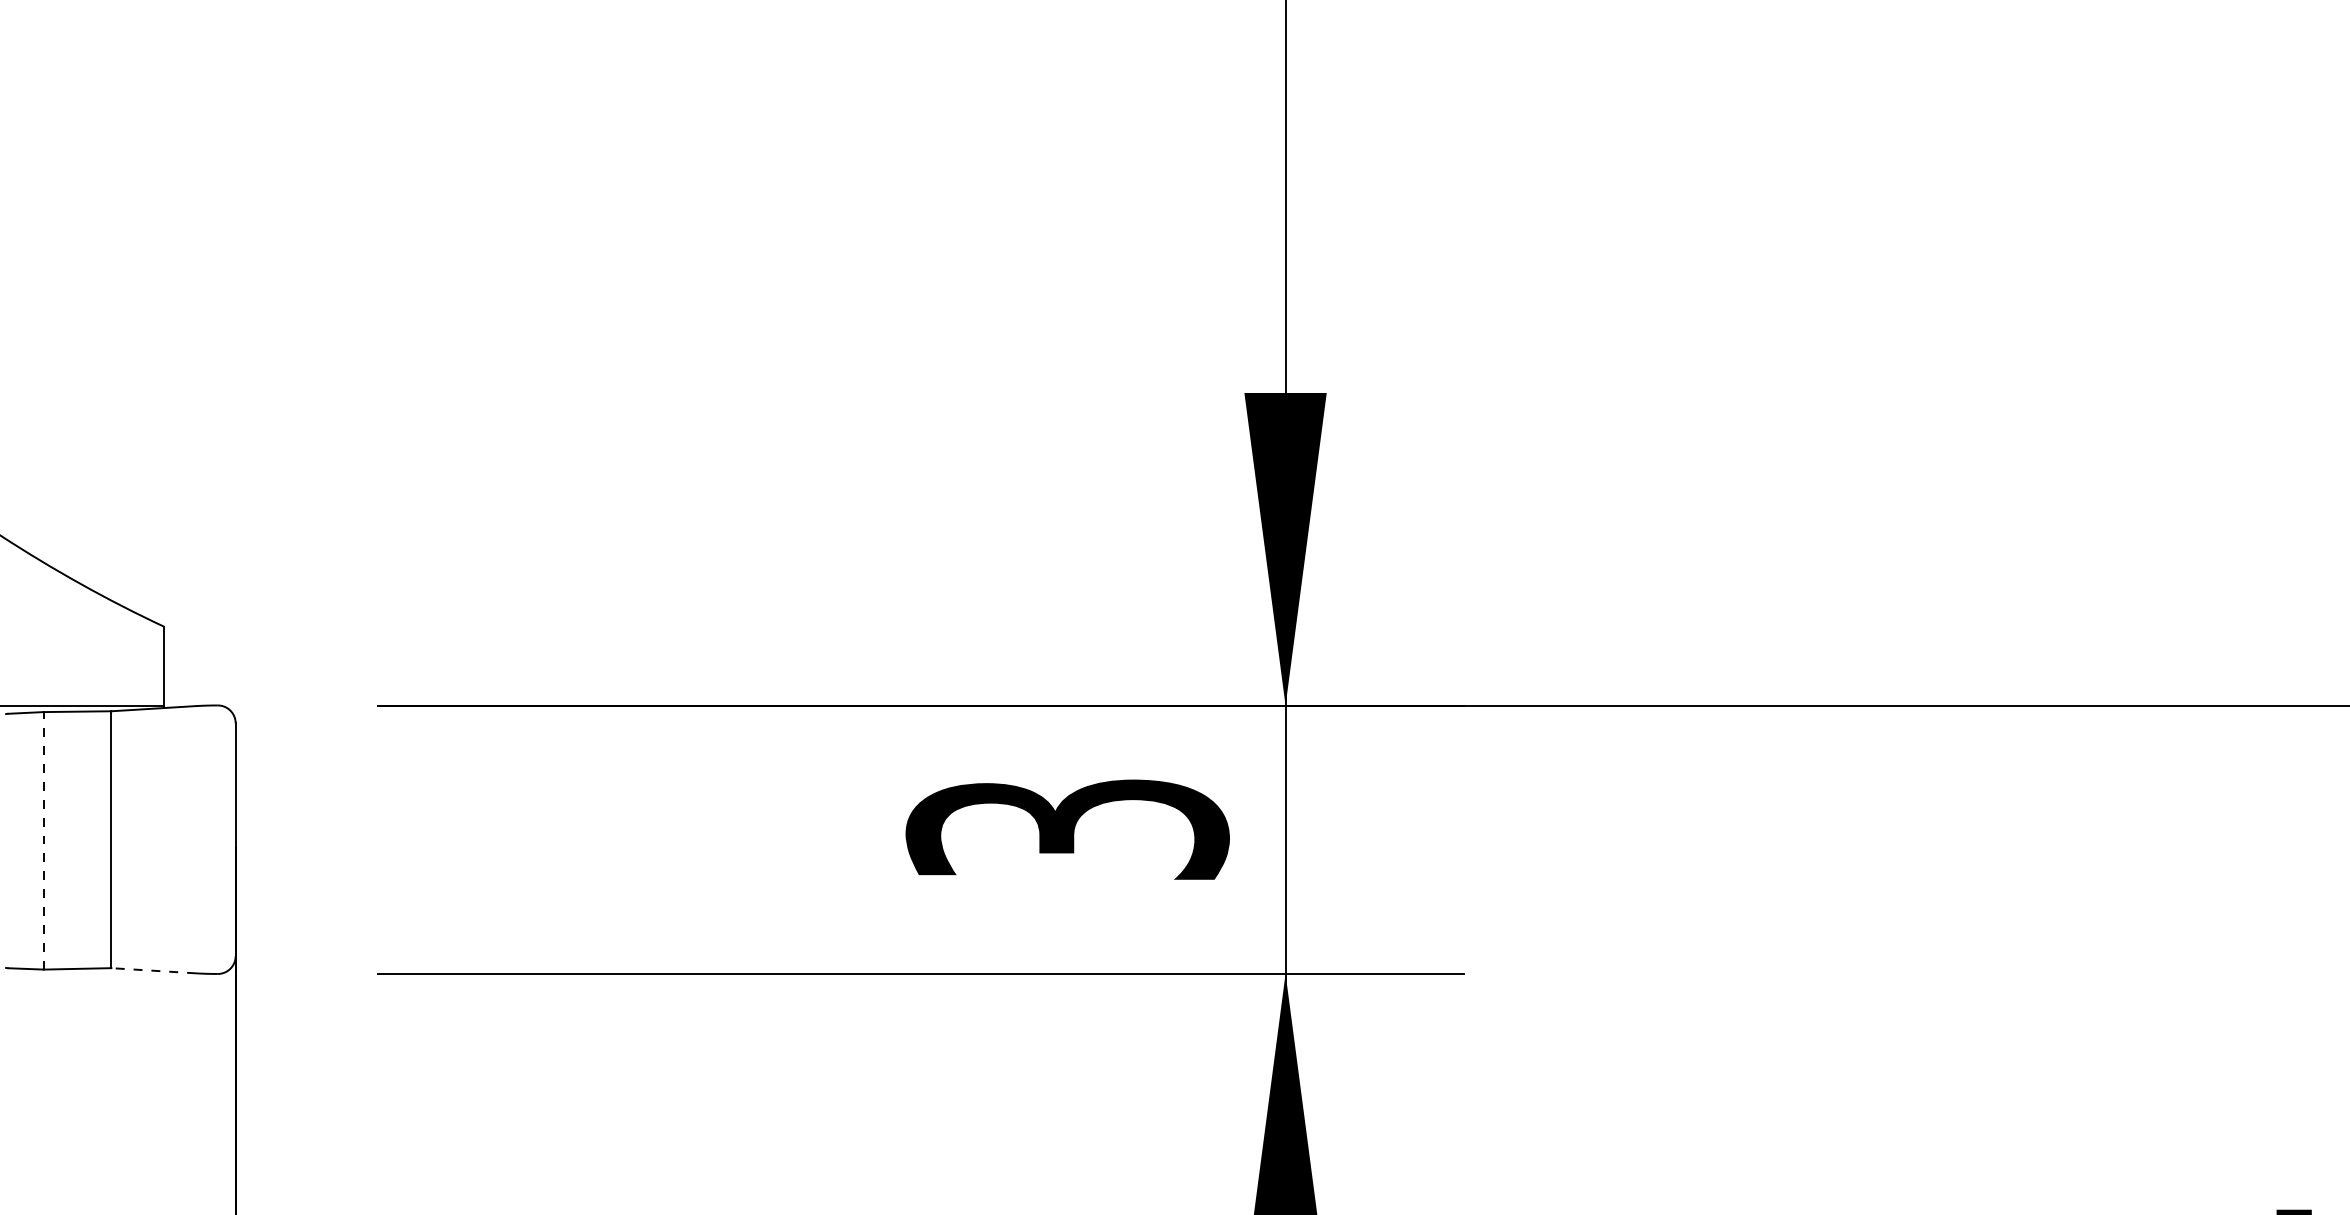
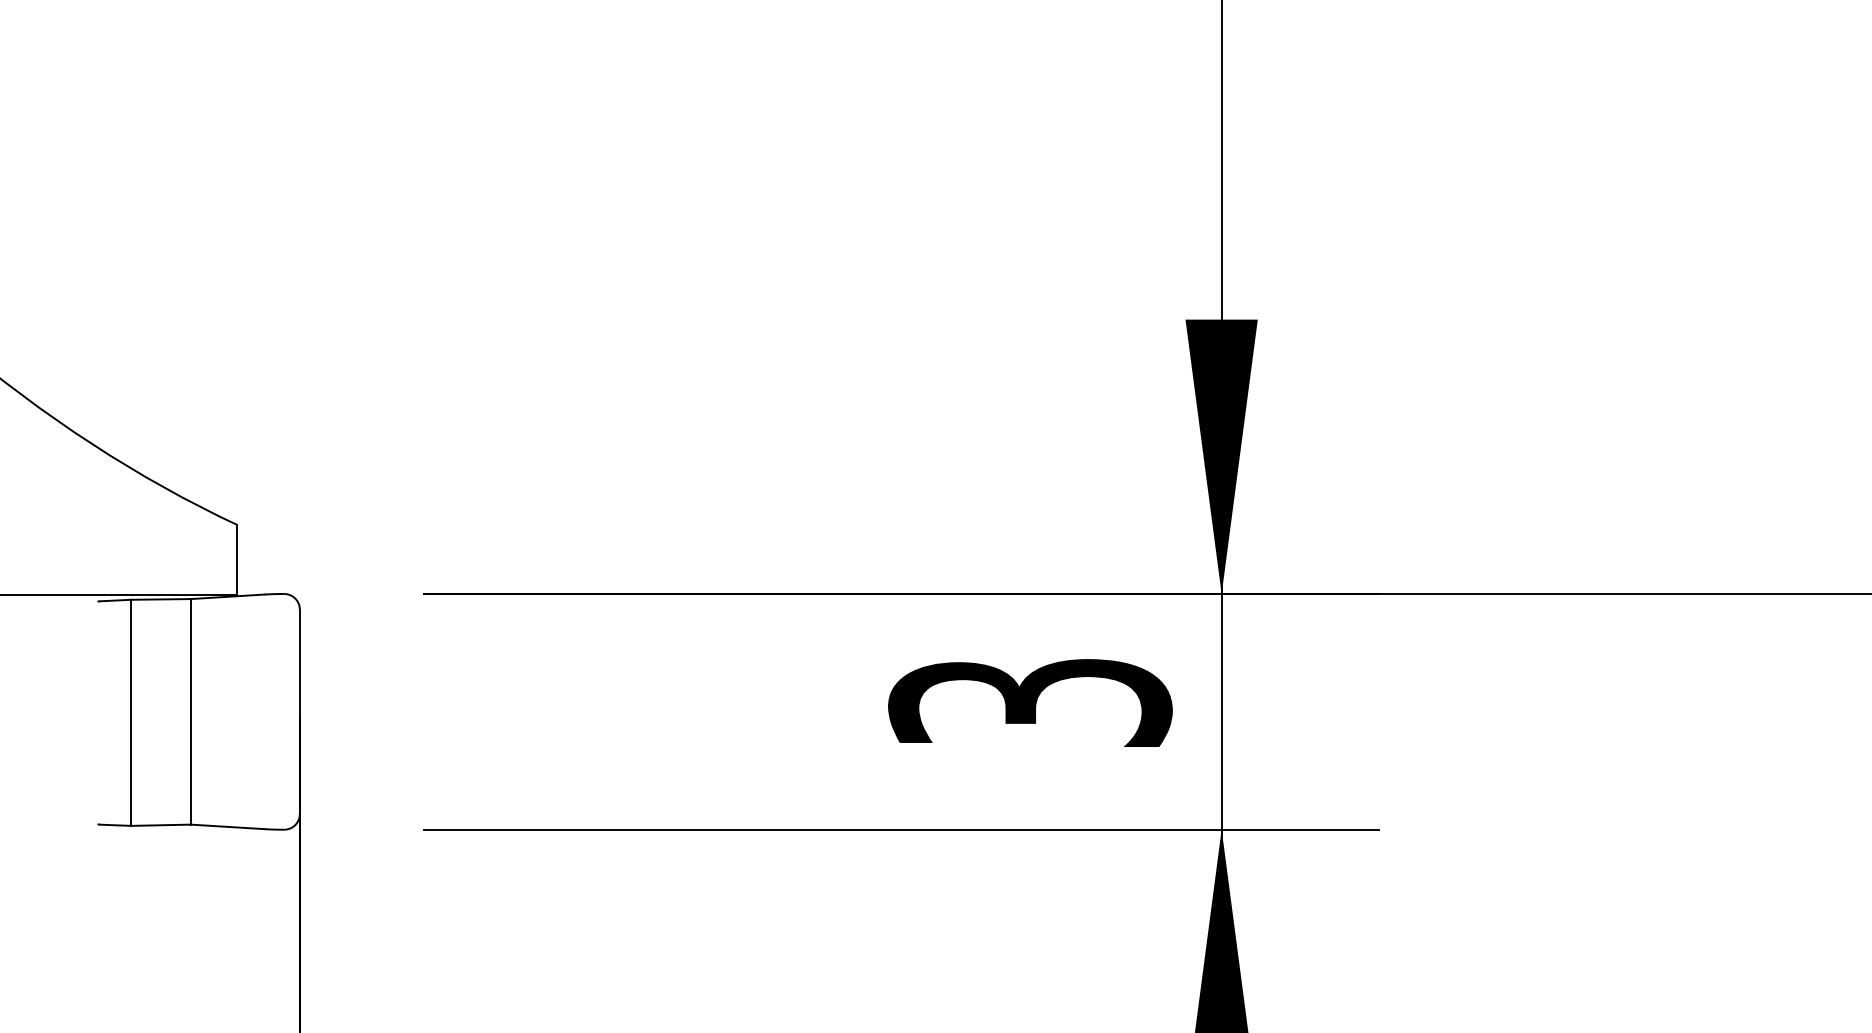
line: (43, 840) -> (131, 712), dashed -> solid
line: (153, 970) -> (227, 826), dashed -> solid

